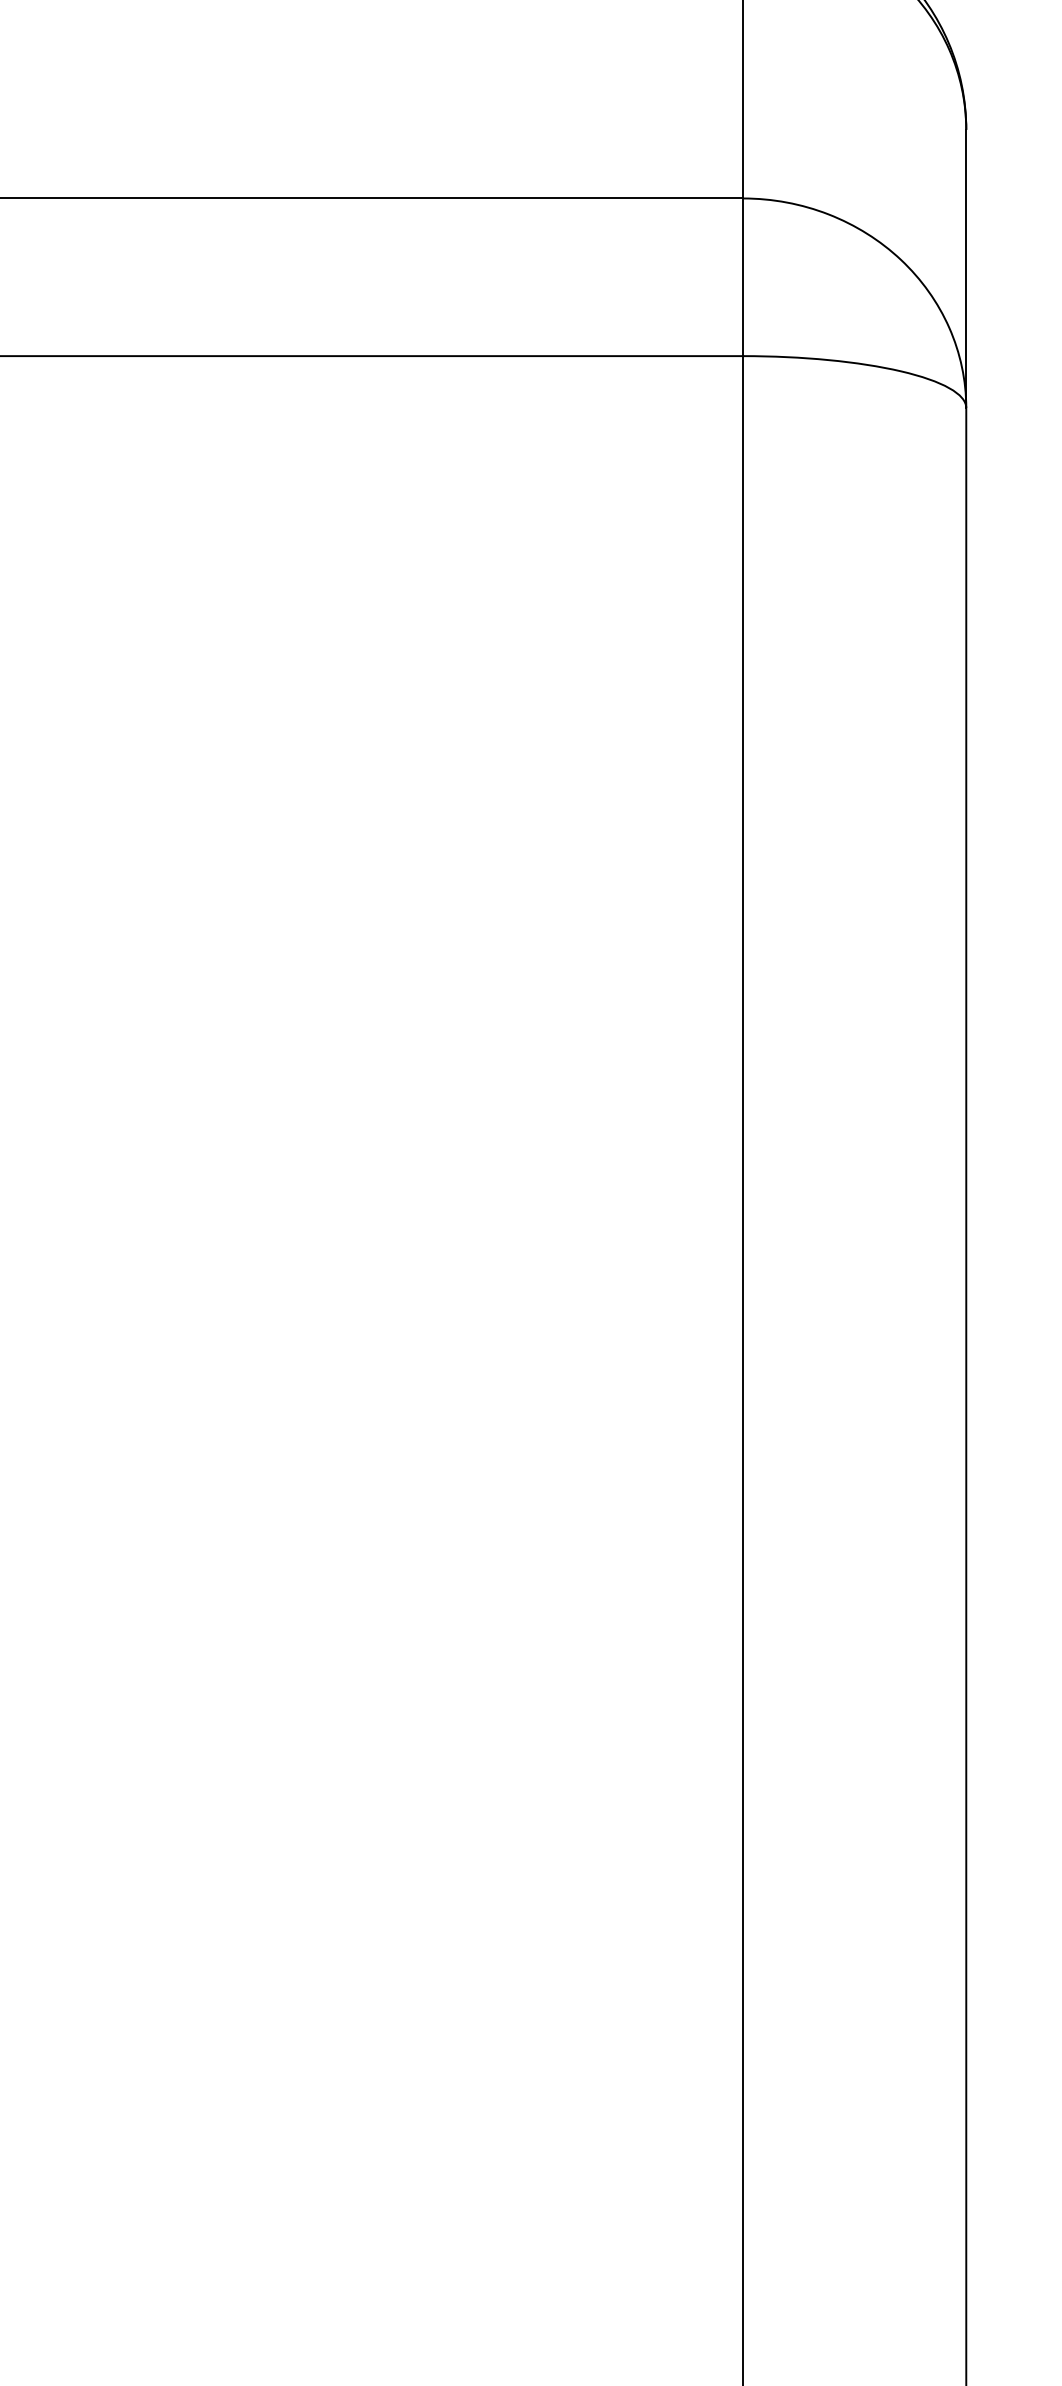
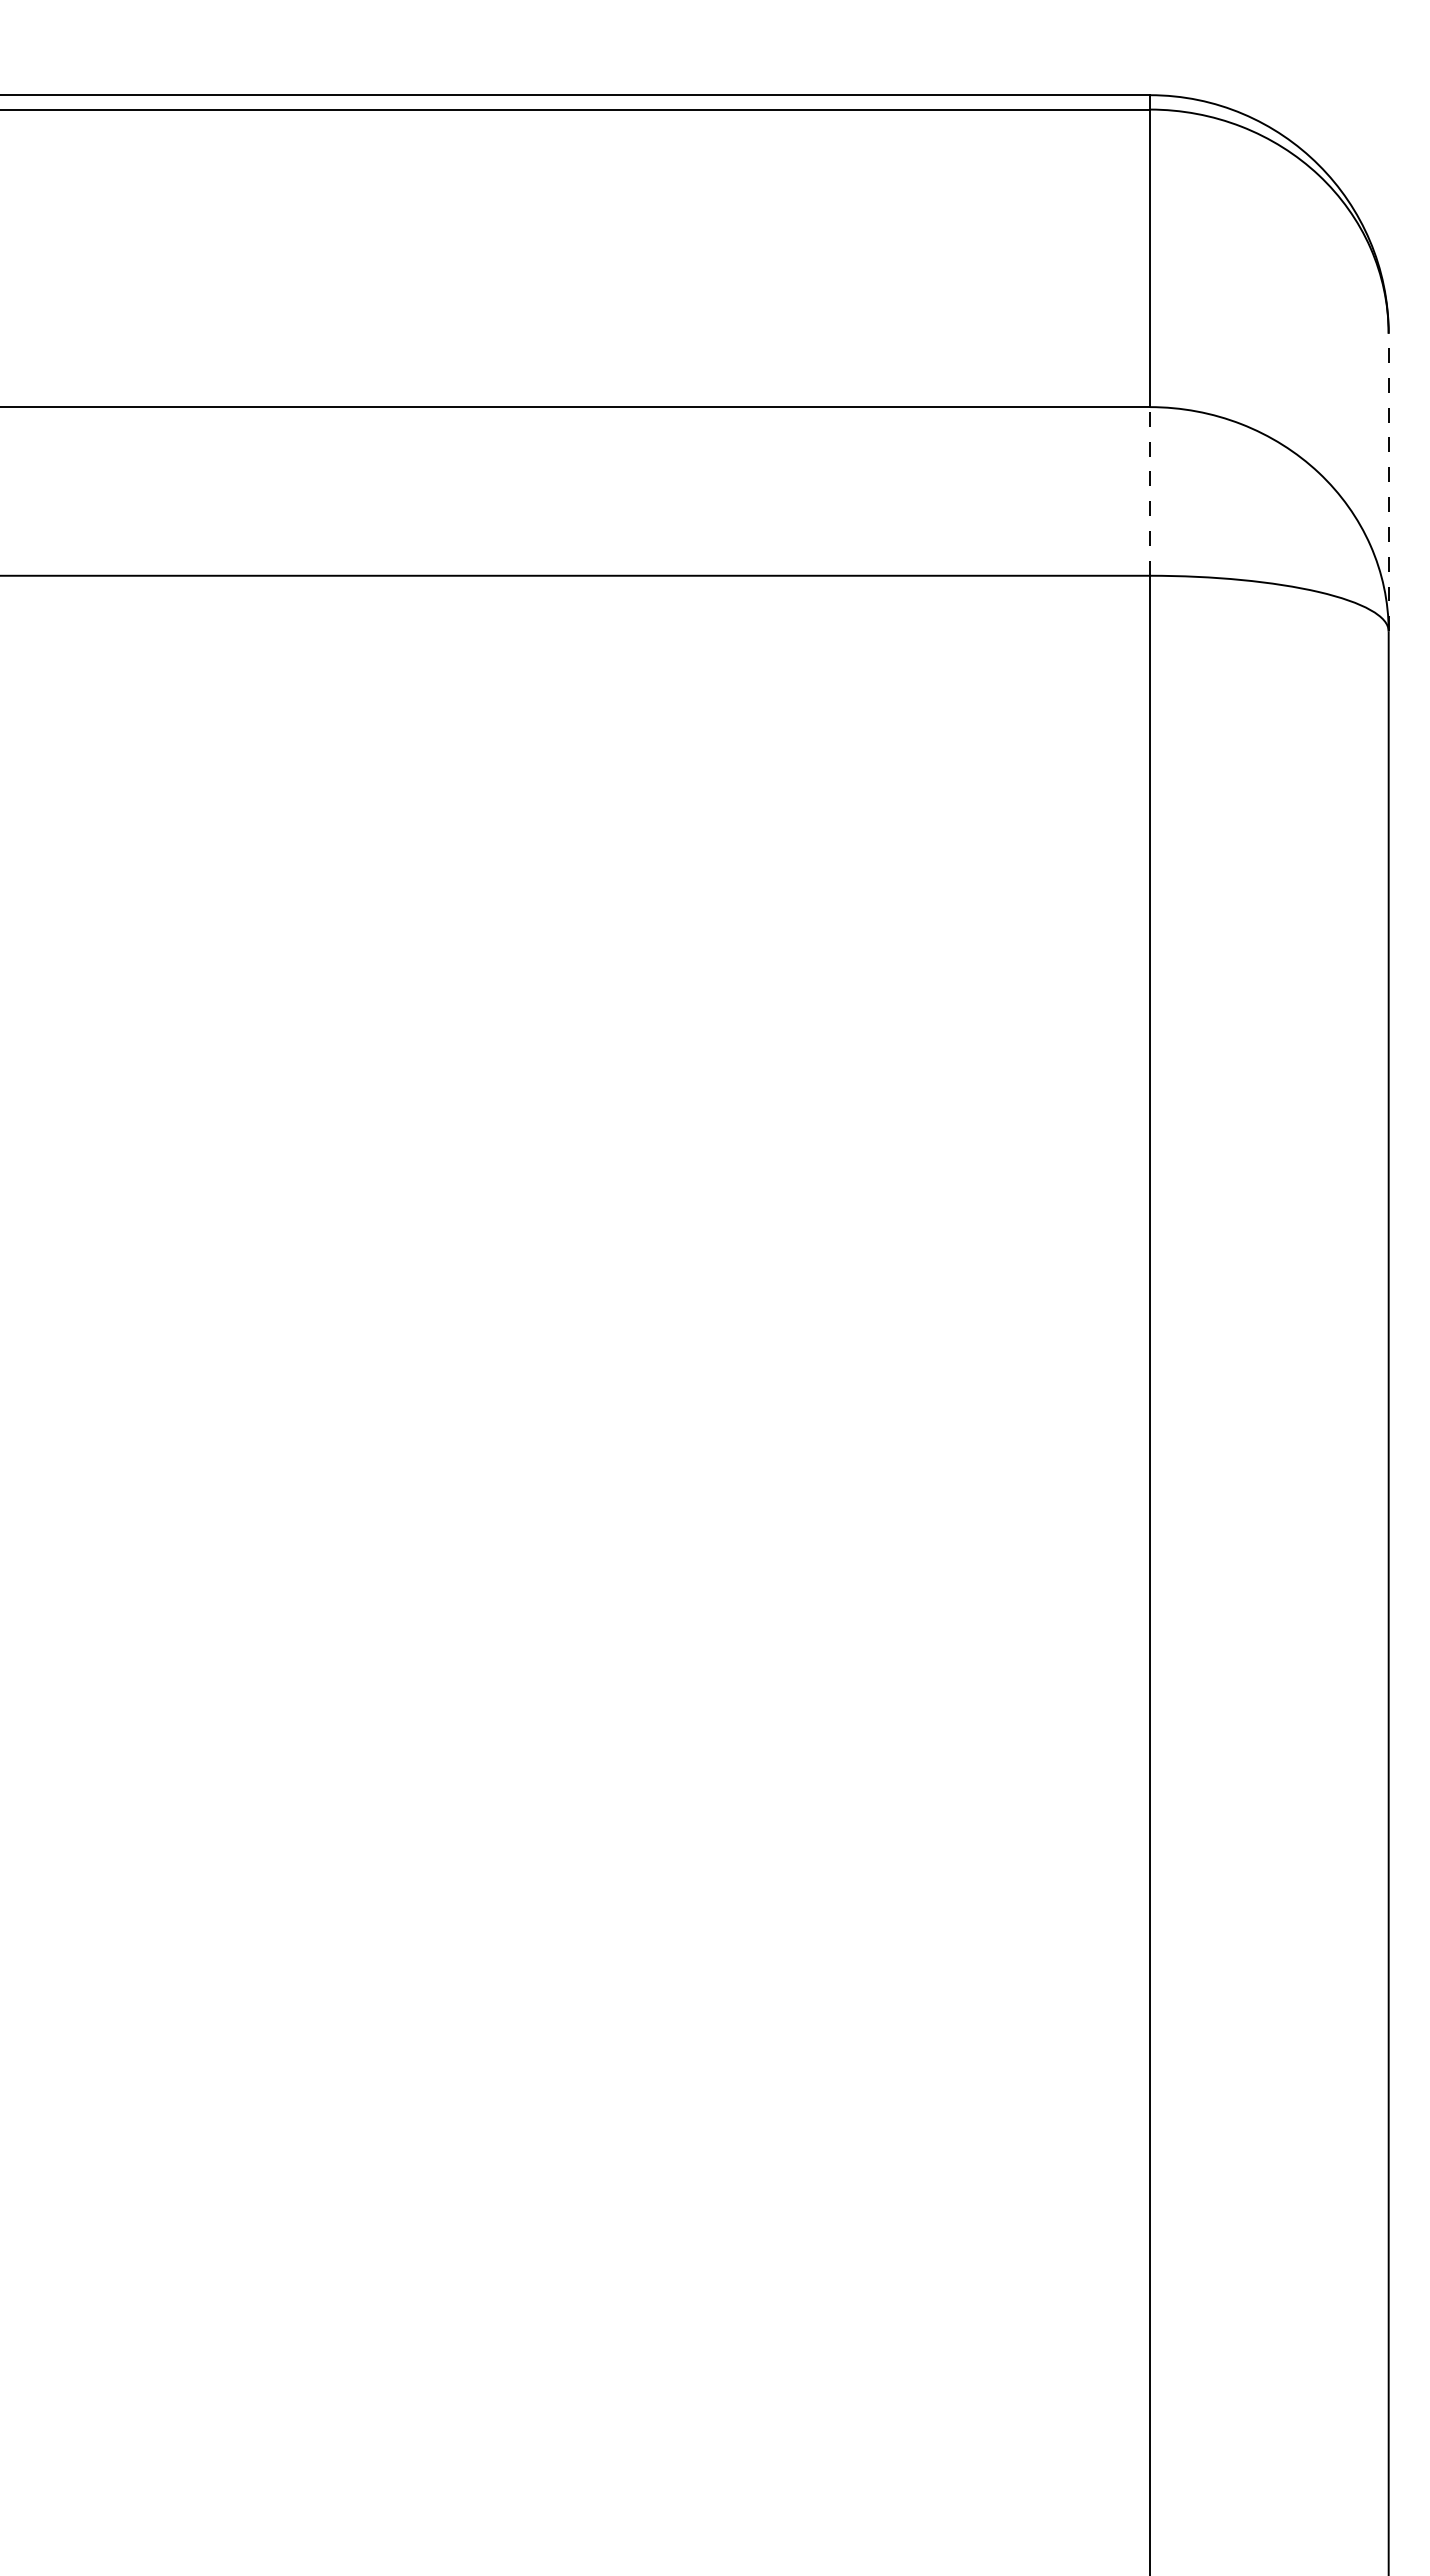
line: (966, 268) -> (1388, 482), solid -> dashed
line: (743, 276) -> (1150, 490), solid -> dashed

